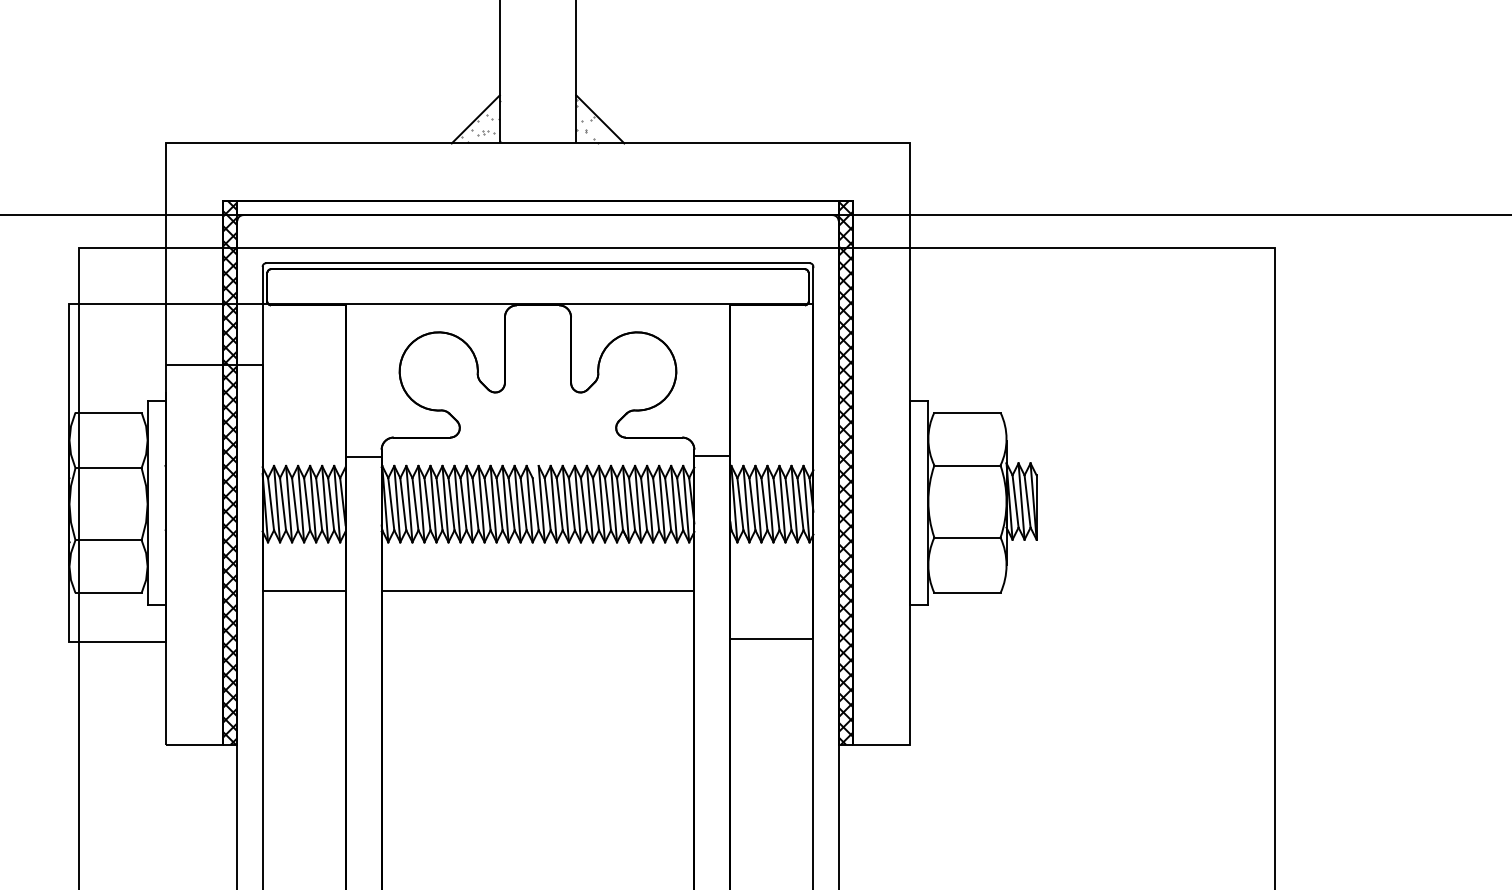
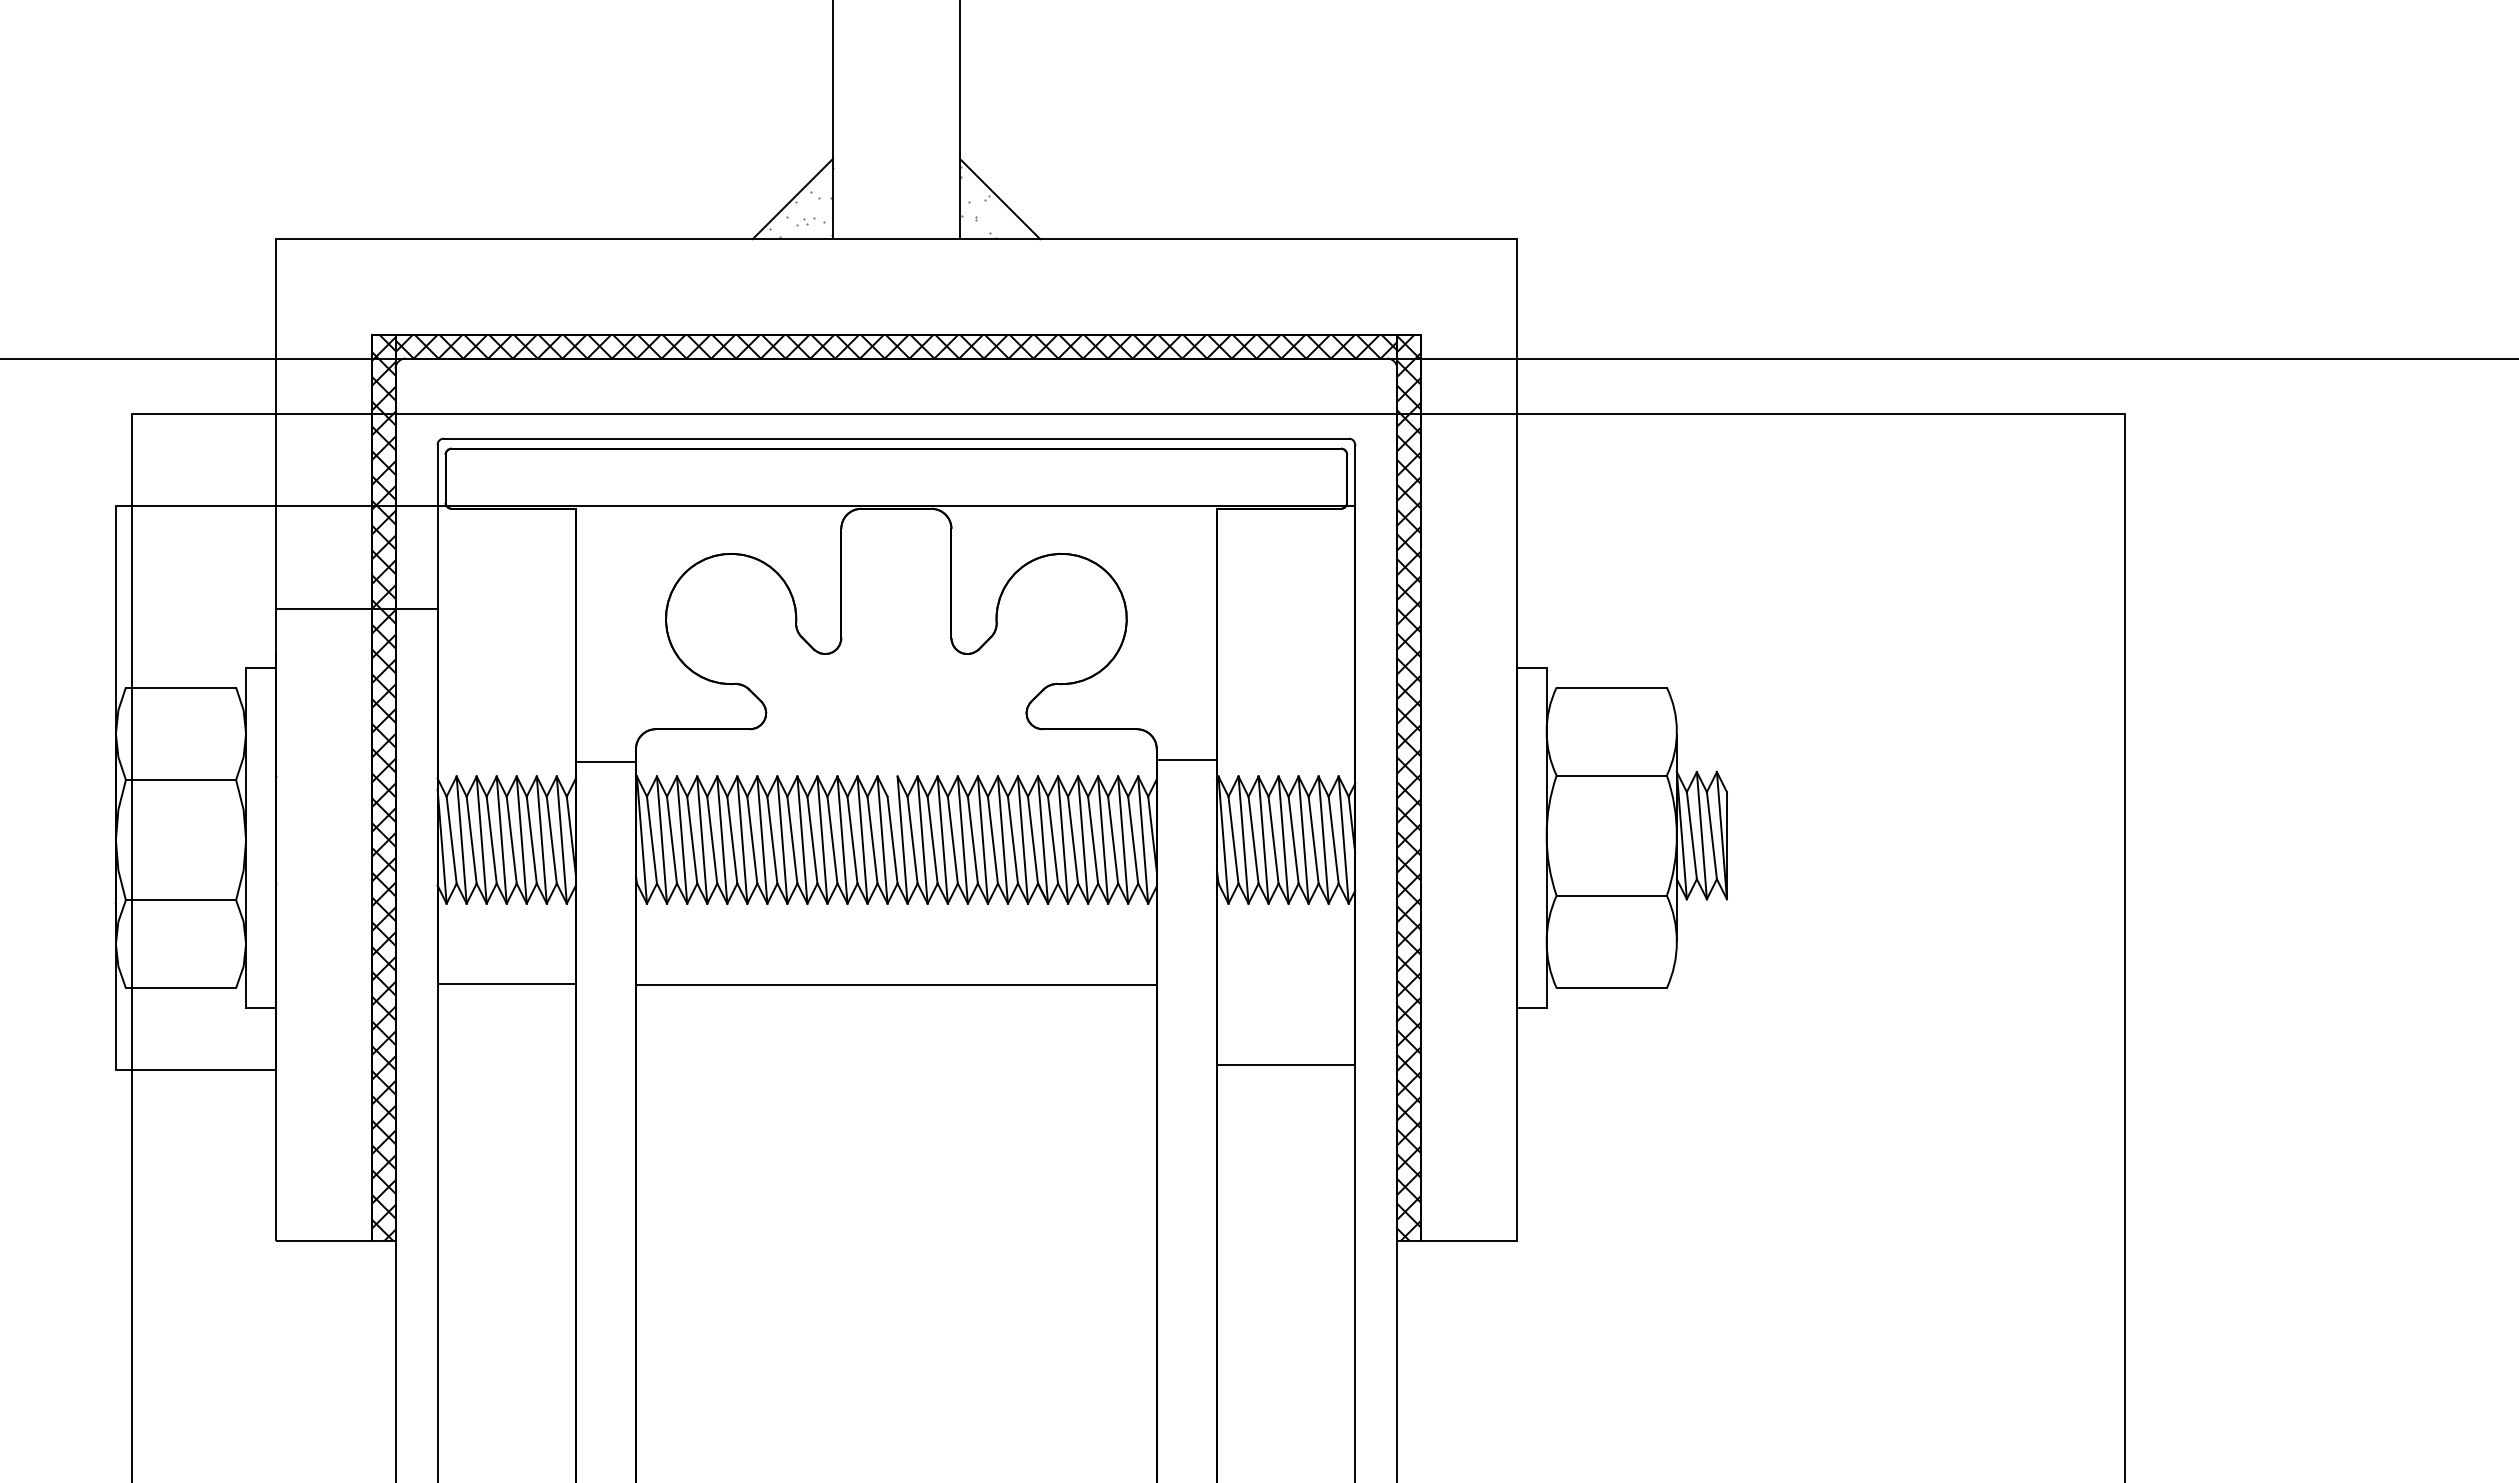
hatch: (537, 207) -> (895, 345), added

